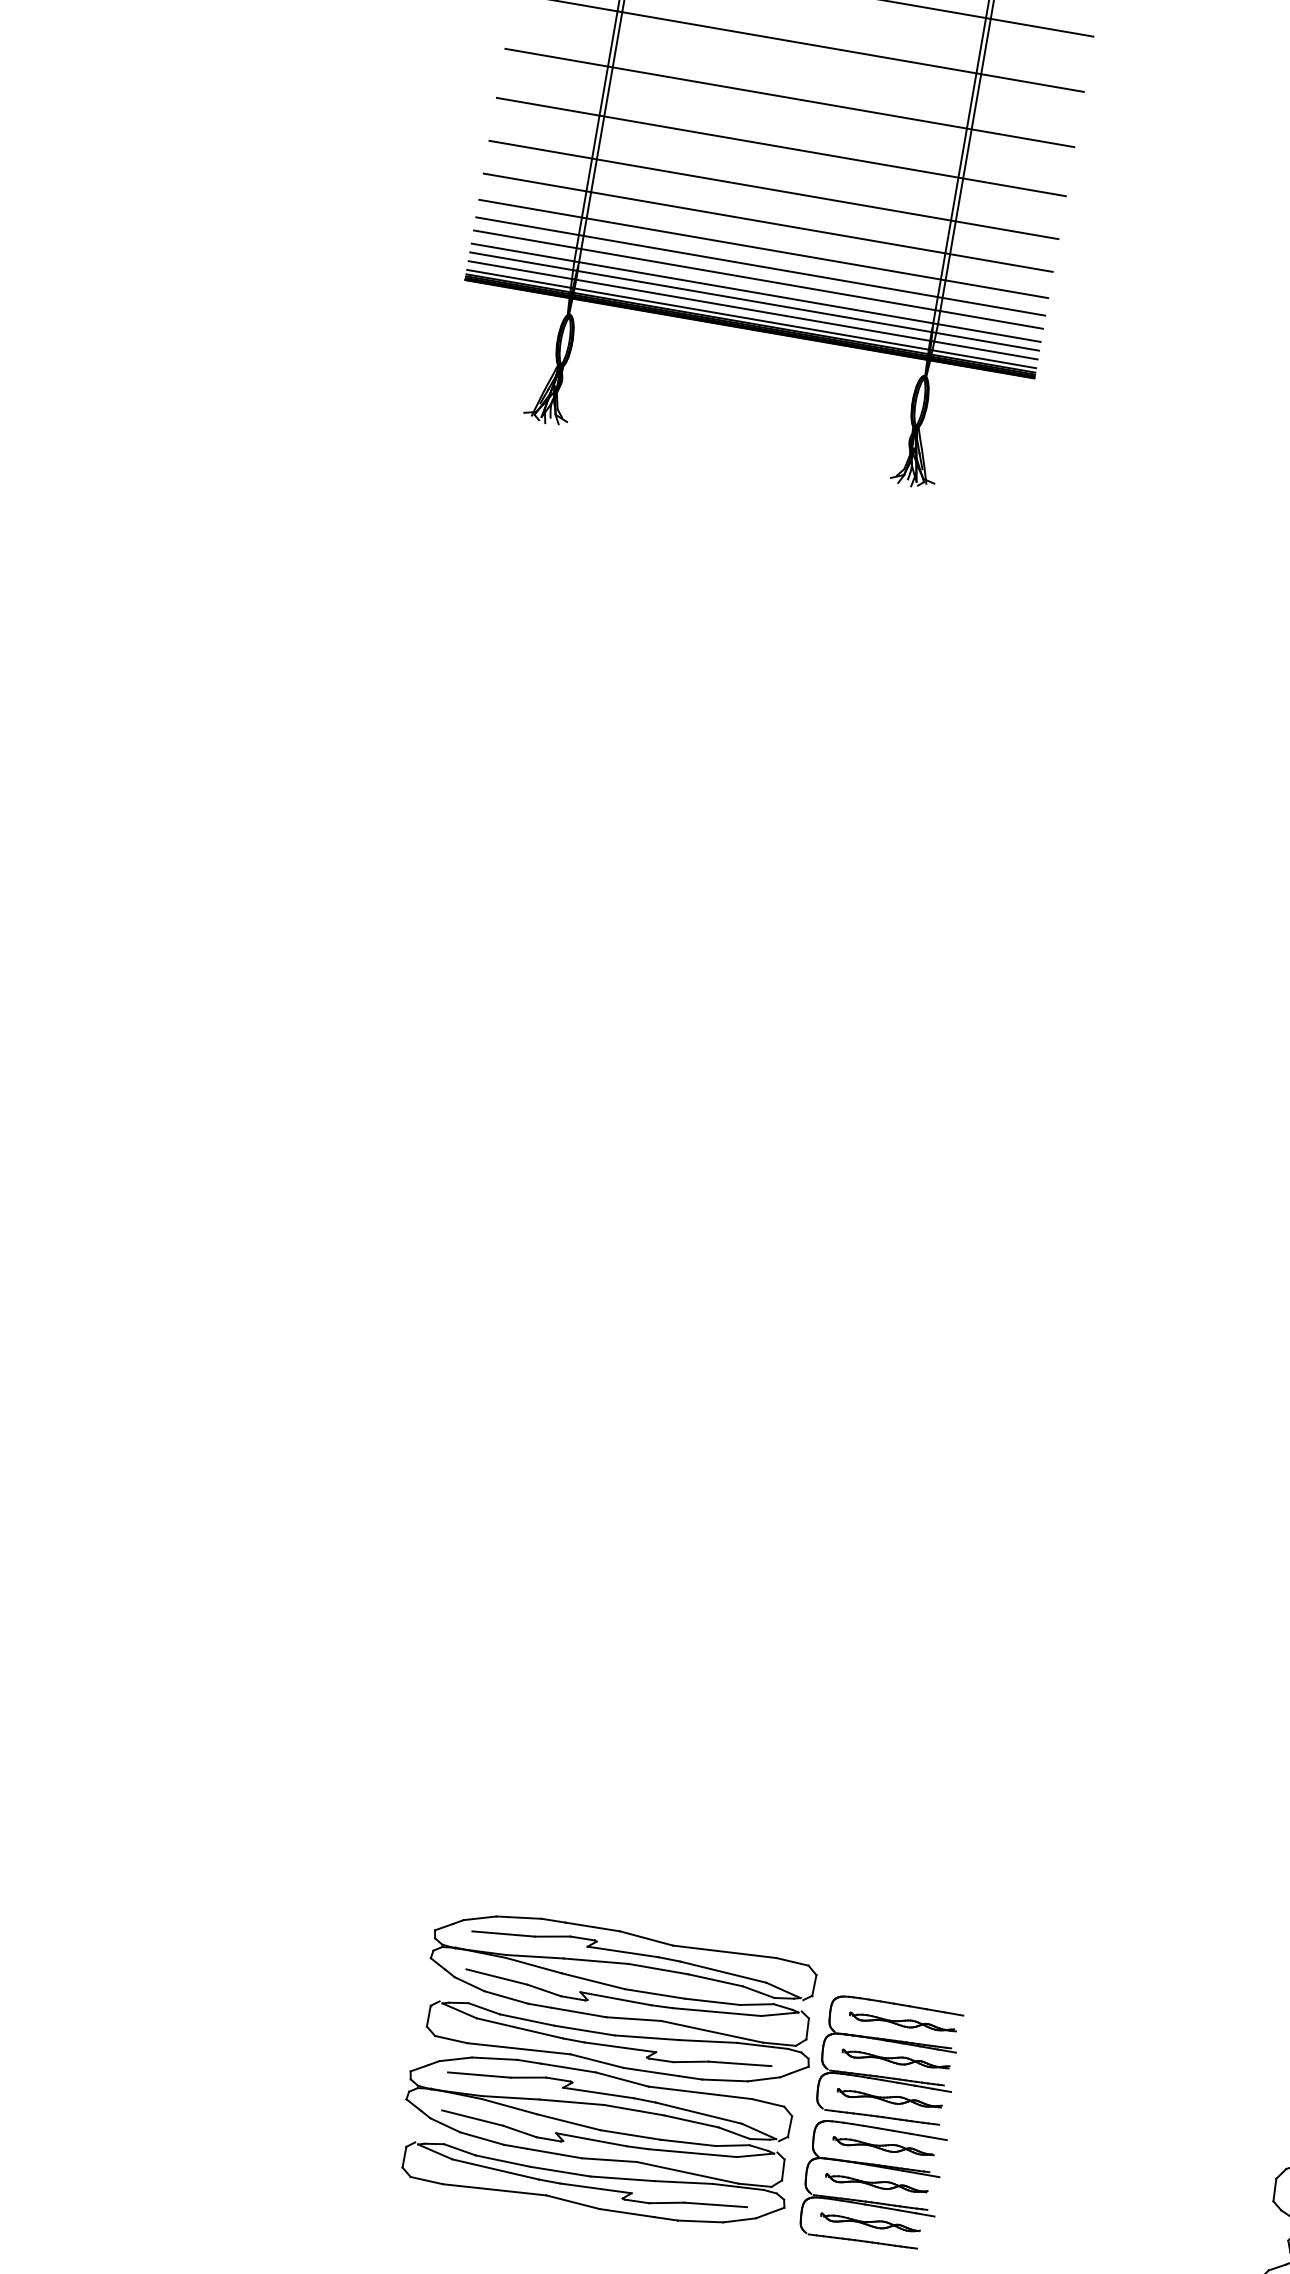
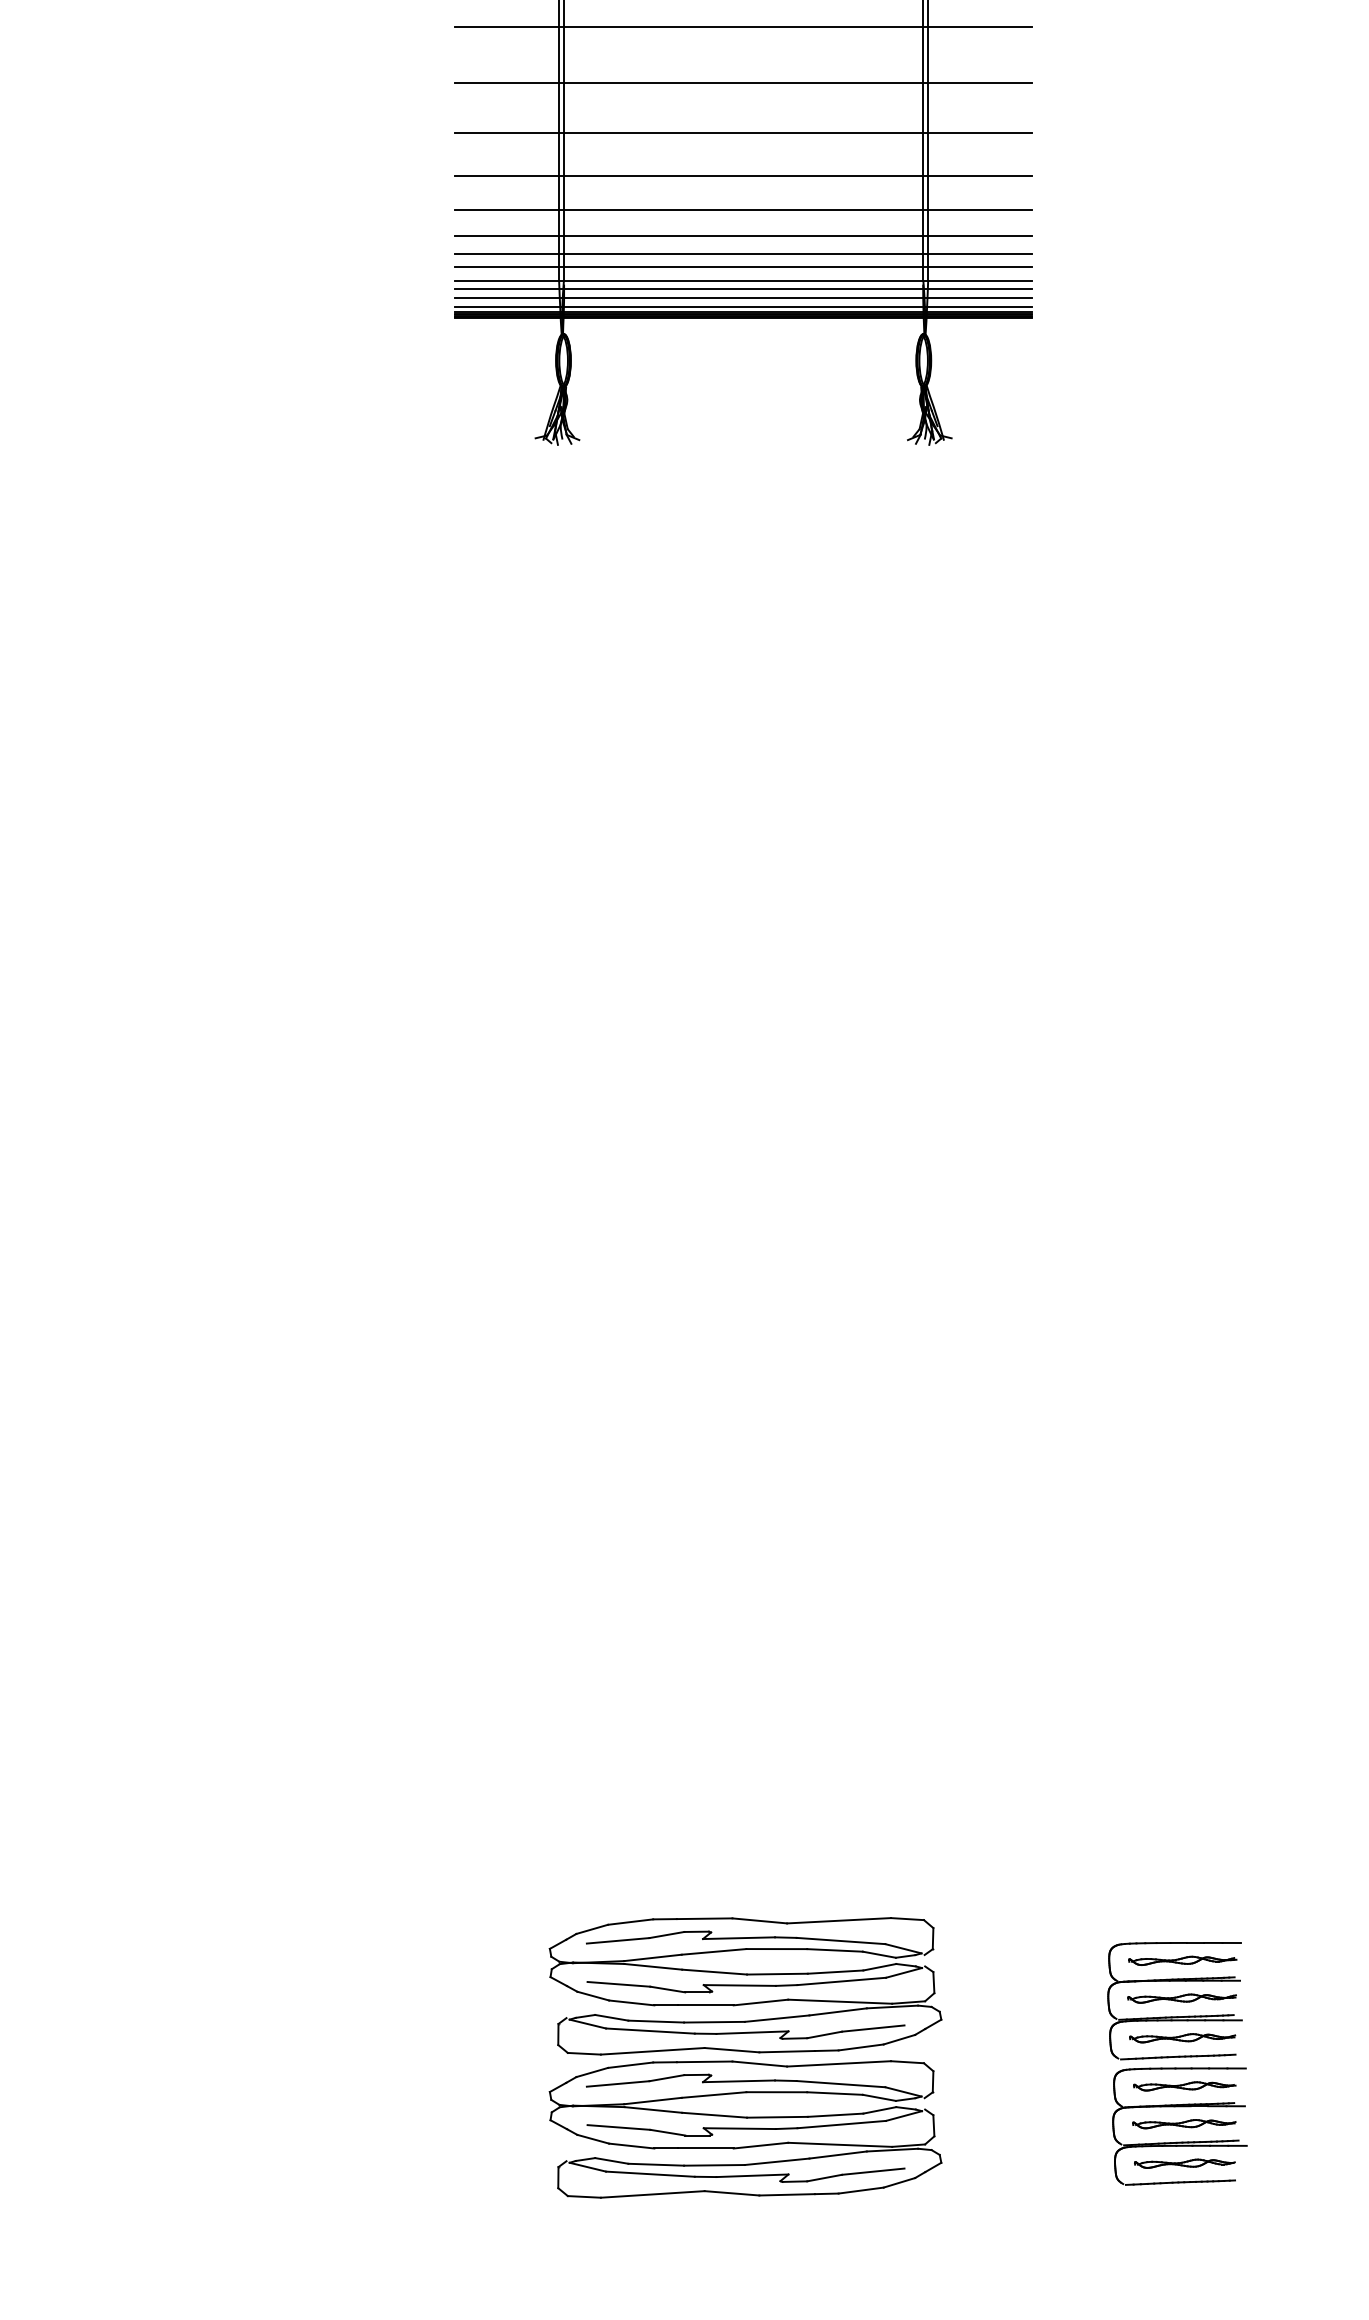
part: (609, 2070) -> (745, 2057), moved

